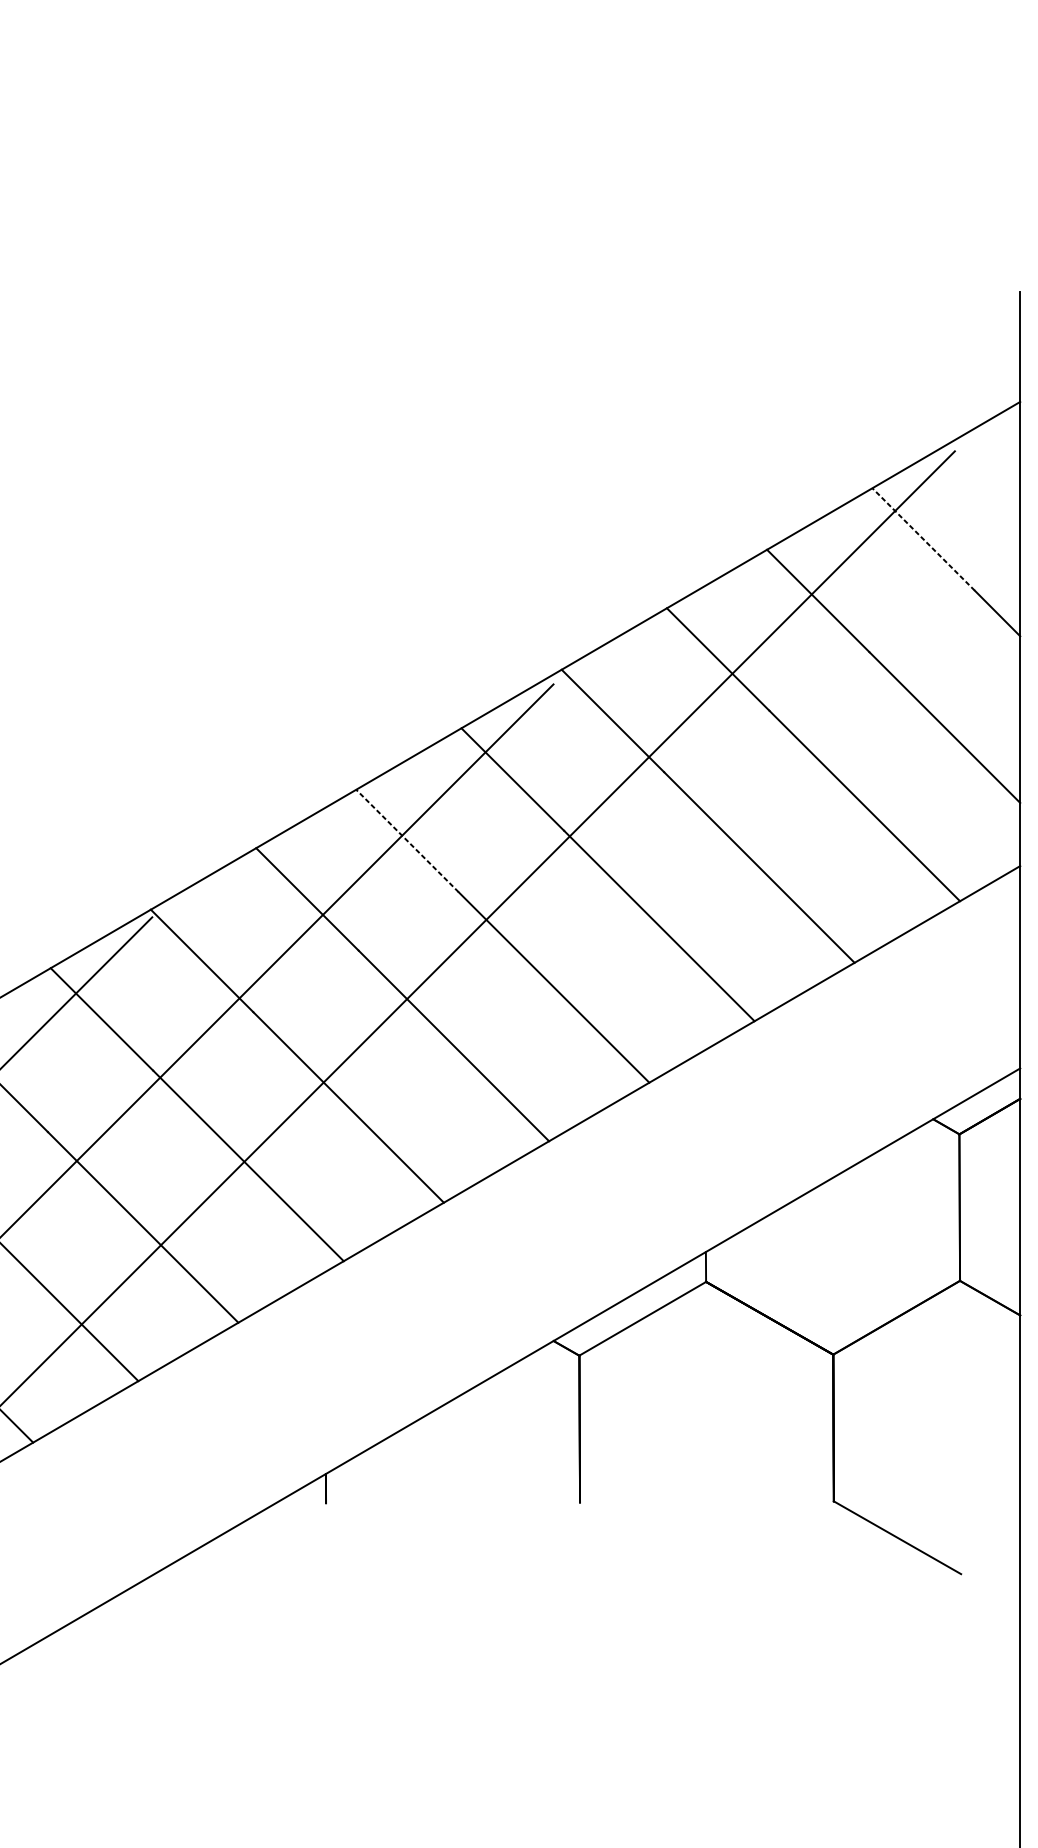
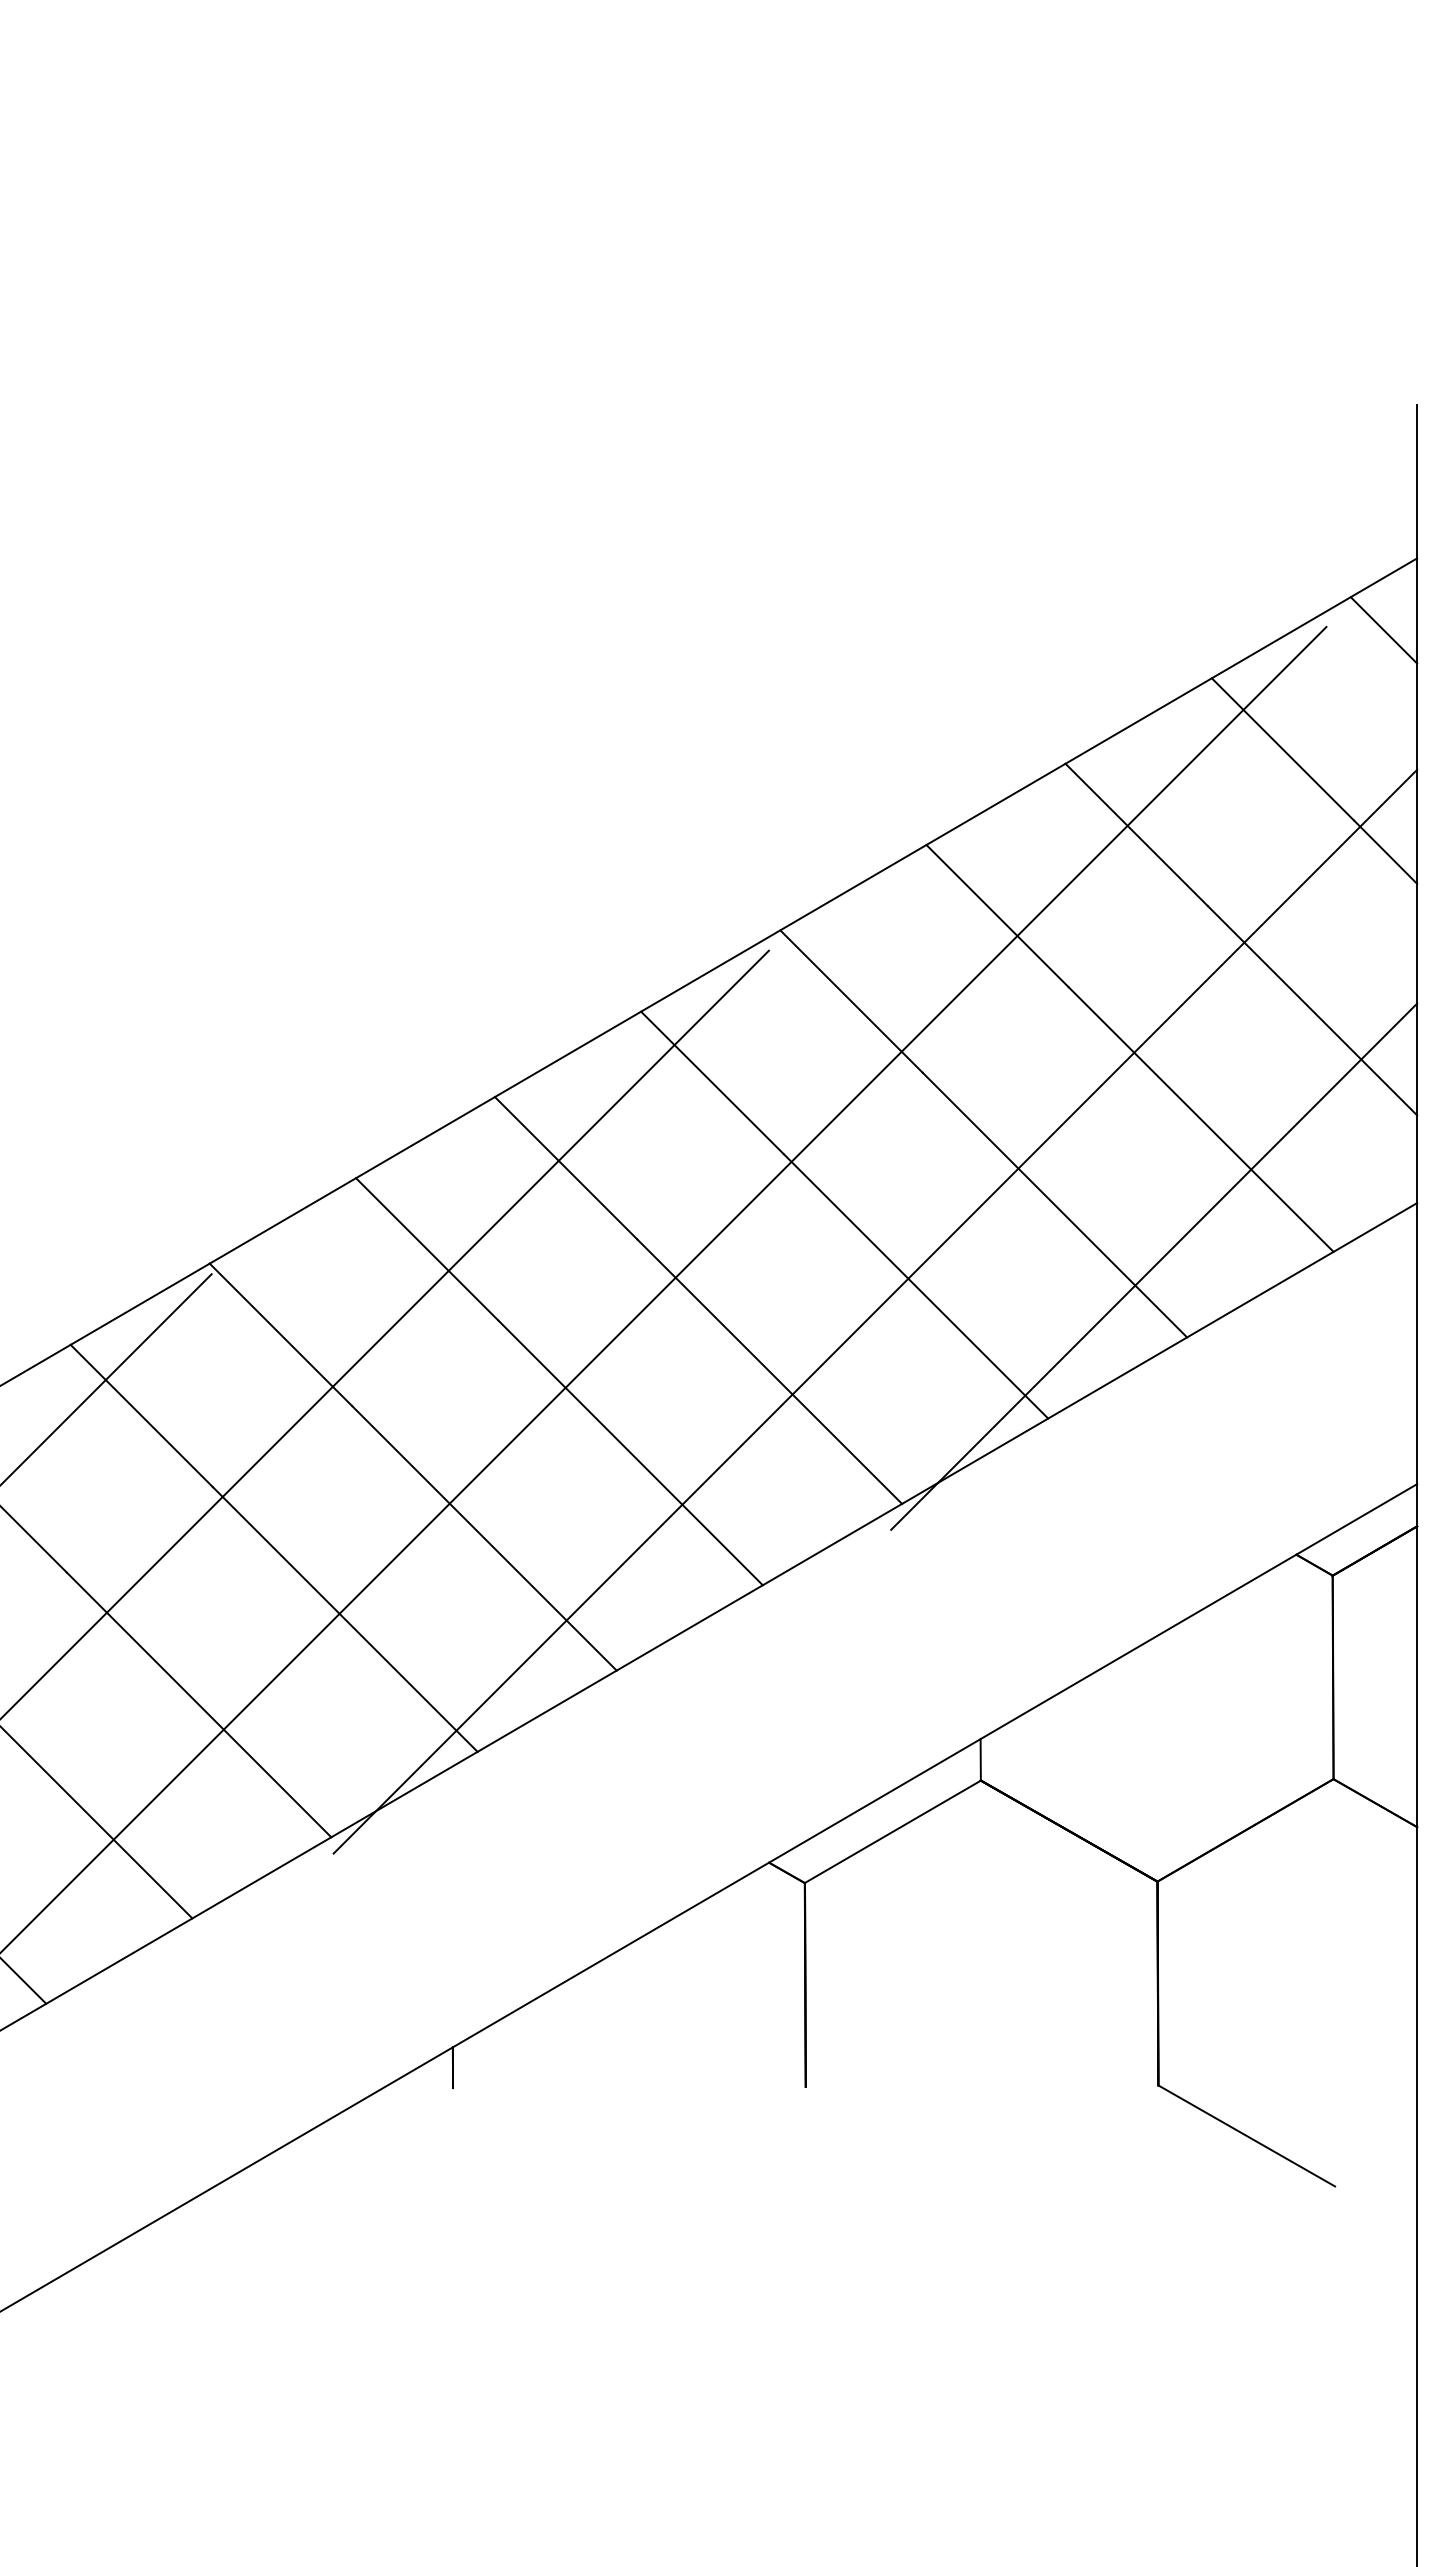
line: (996, 453) -> (1383, 630), added
line: (924, 539) -> (1283, 749), dashed -> solid
line: (407, 841) -> (566, 1168), dashed -> solid
line: (831, 911) -> (1154, 1266), added
line: (630, 944) -> (875, 1311), added

